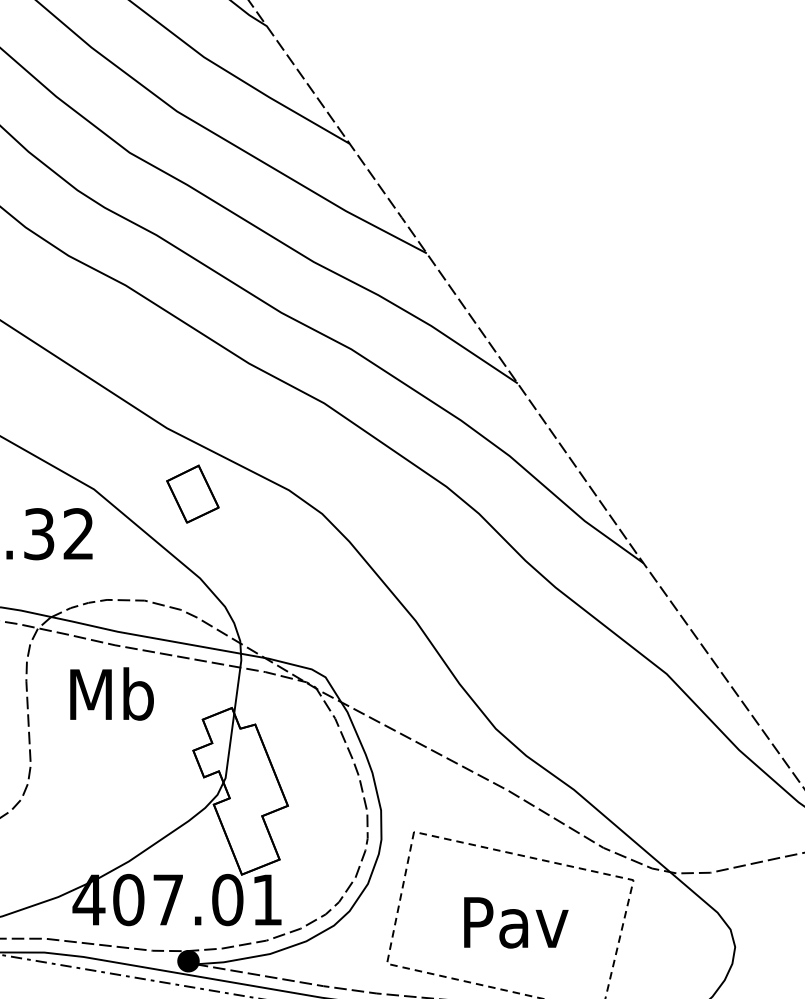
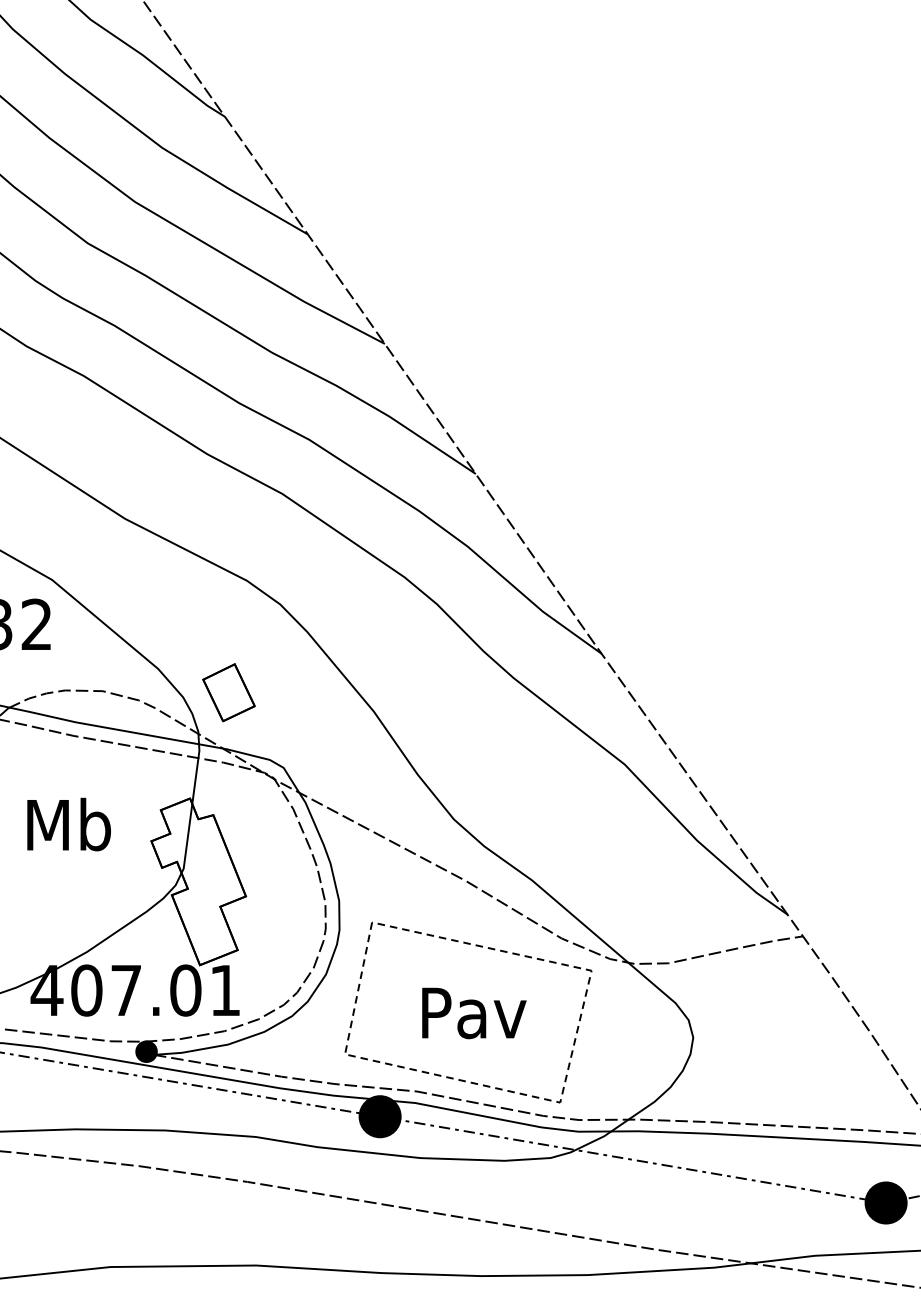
part: (192, 493) -> (228, 692), moved
text: (111, 693) -> (68, 824), moved

